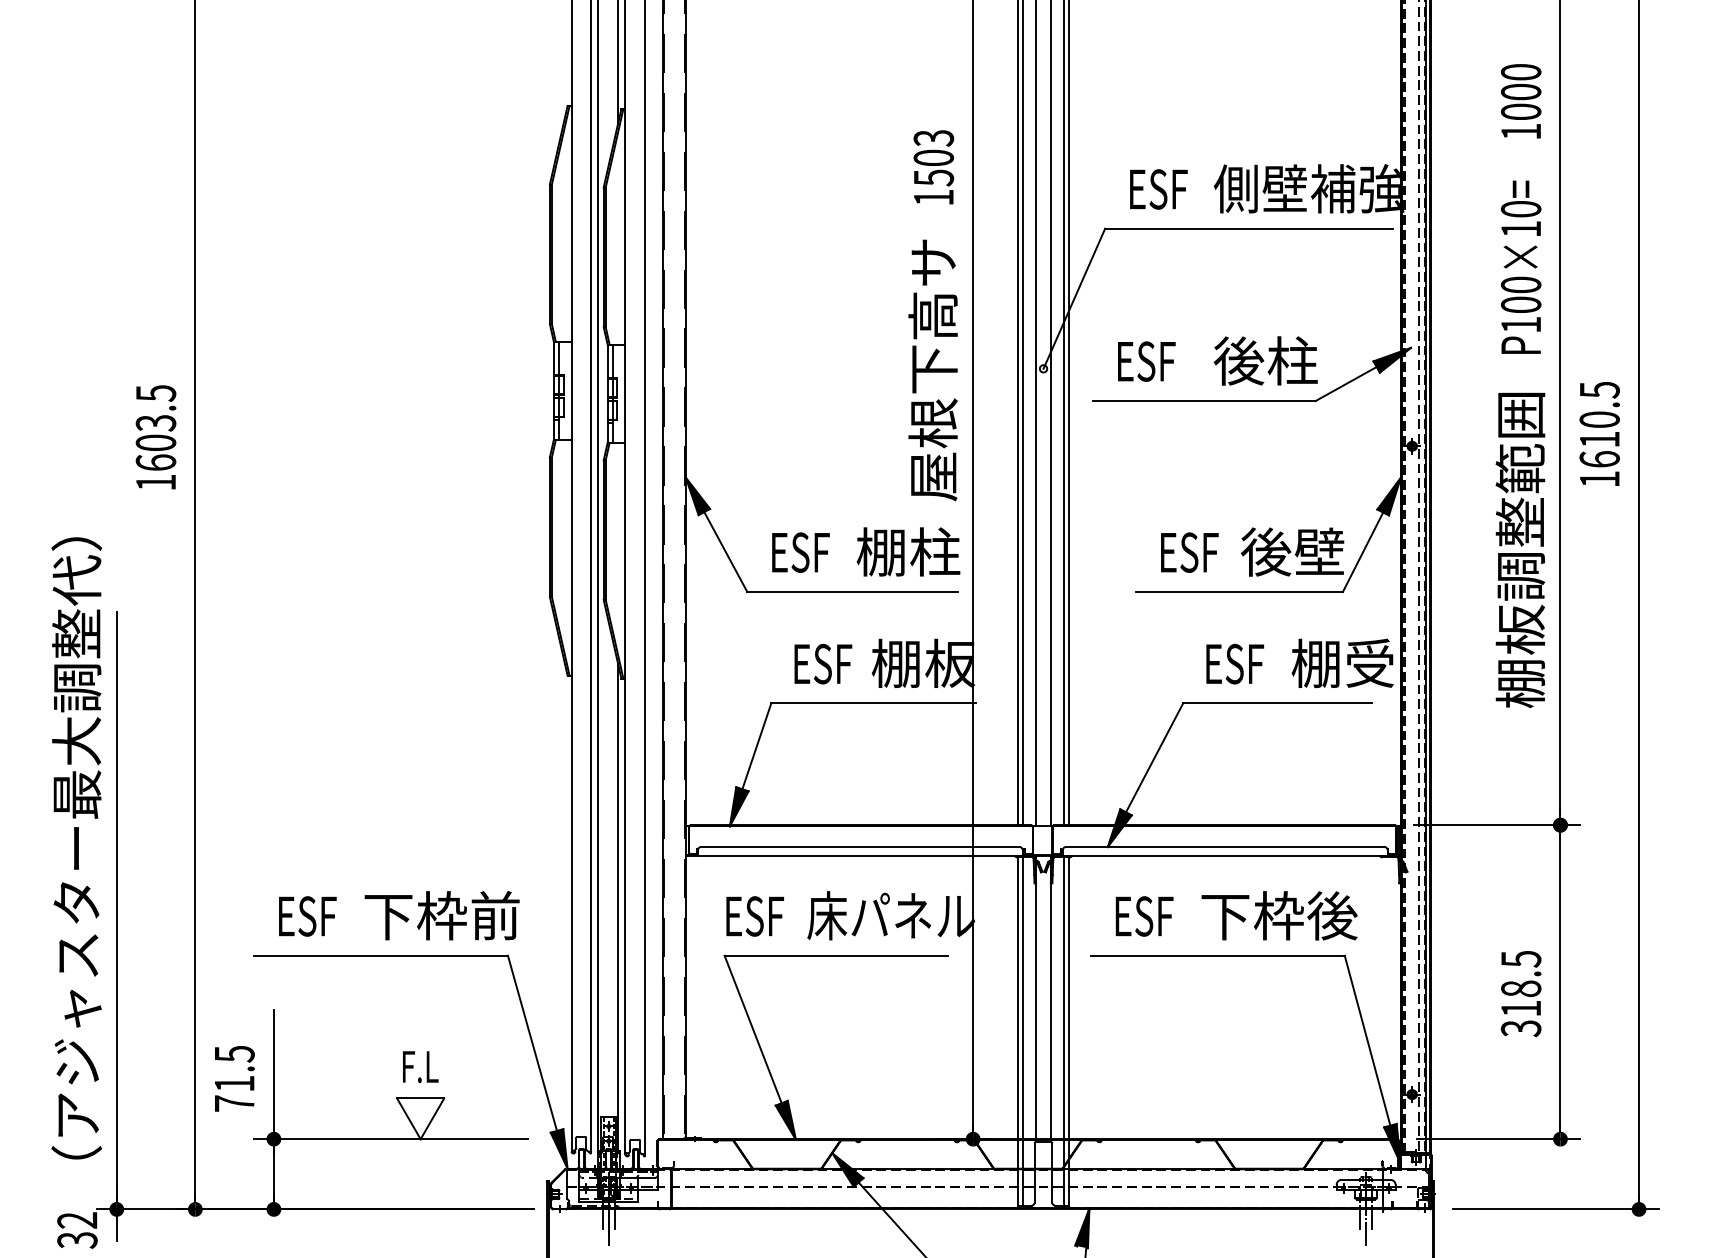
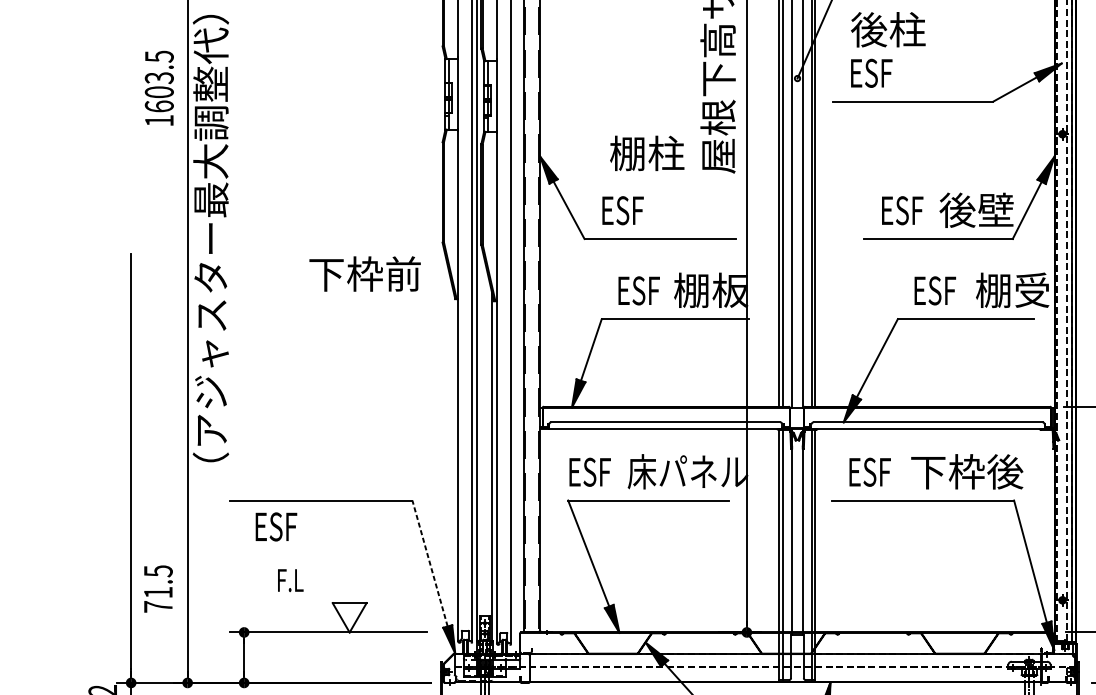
text: (1265, 360) -> (888, 29), moved
text: (155, 437) -> (159, 88), moved
text: (908, 551) -> (647, 153), moved
text: (76, 848) -> (210, 238), moved
text: (441, 915) -> (364, 273), moved
text: (307, 916) -> (276, 526), moved
line: (532, 1043) -> (430, 563), solid -> dashed
text: (420, 1067) -> (290, 580), moved
line: (273, 1074) -> (243, 585), removed
text: (234, 1078) -> (158, 588), moved

